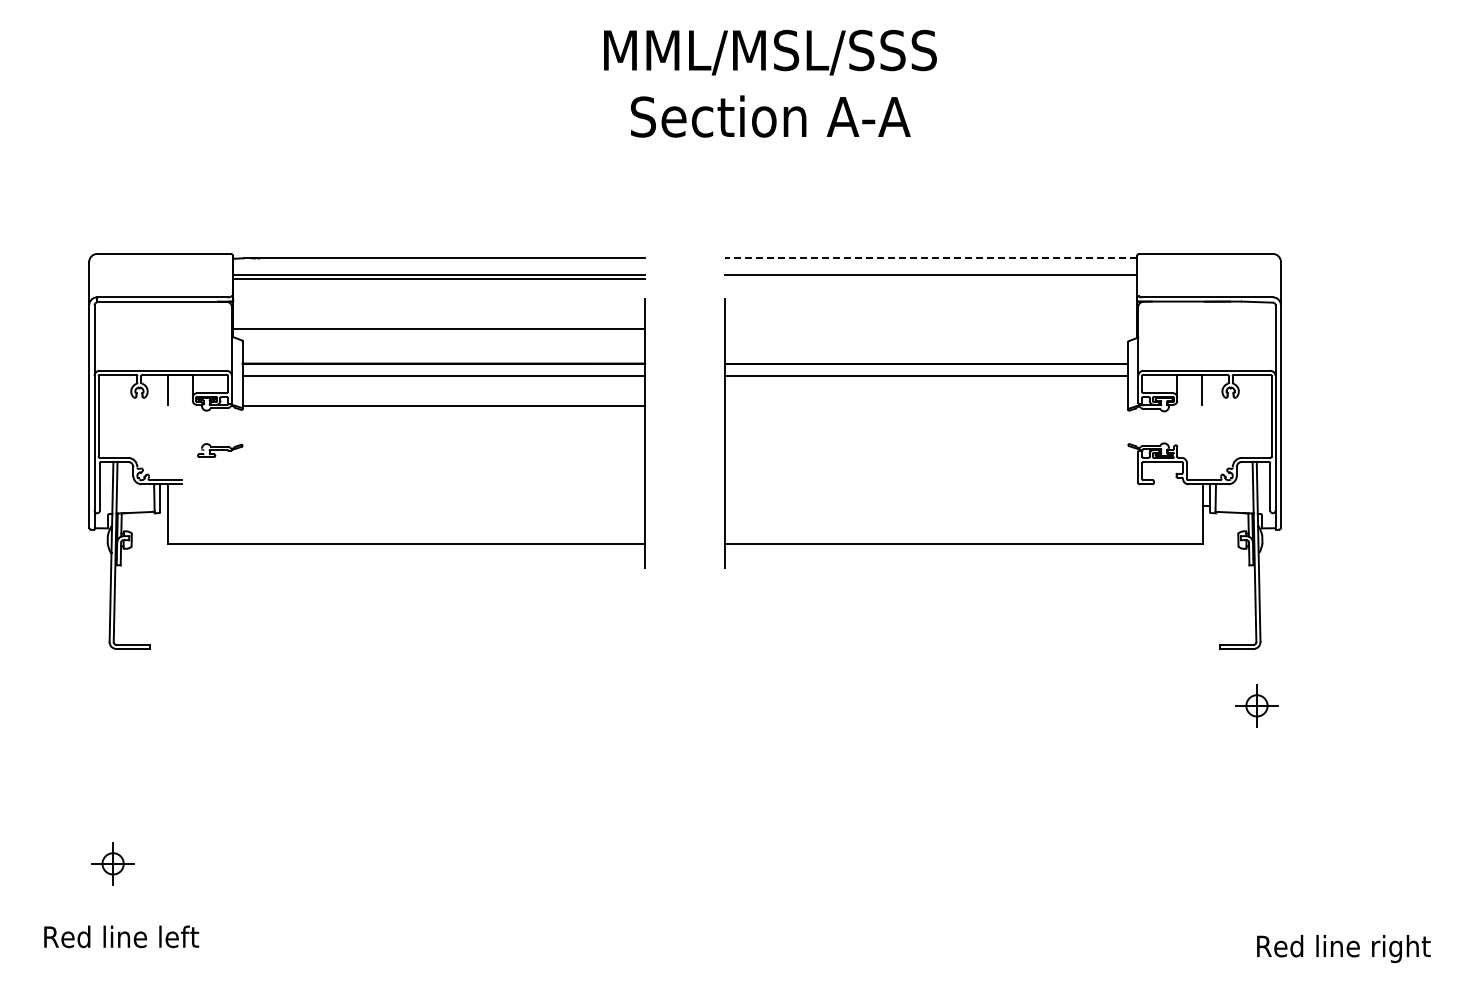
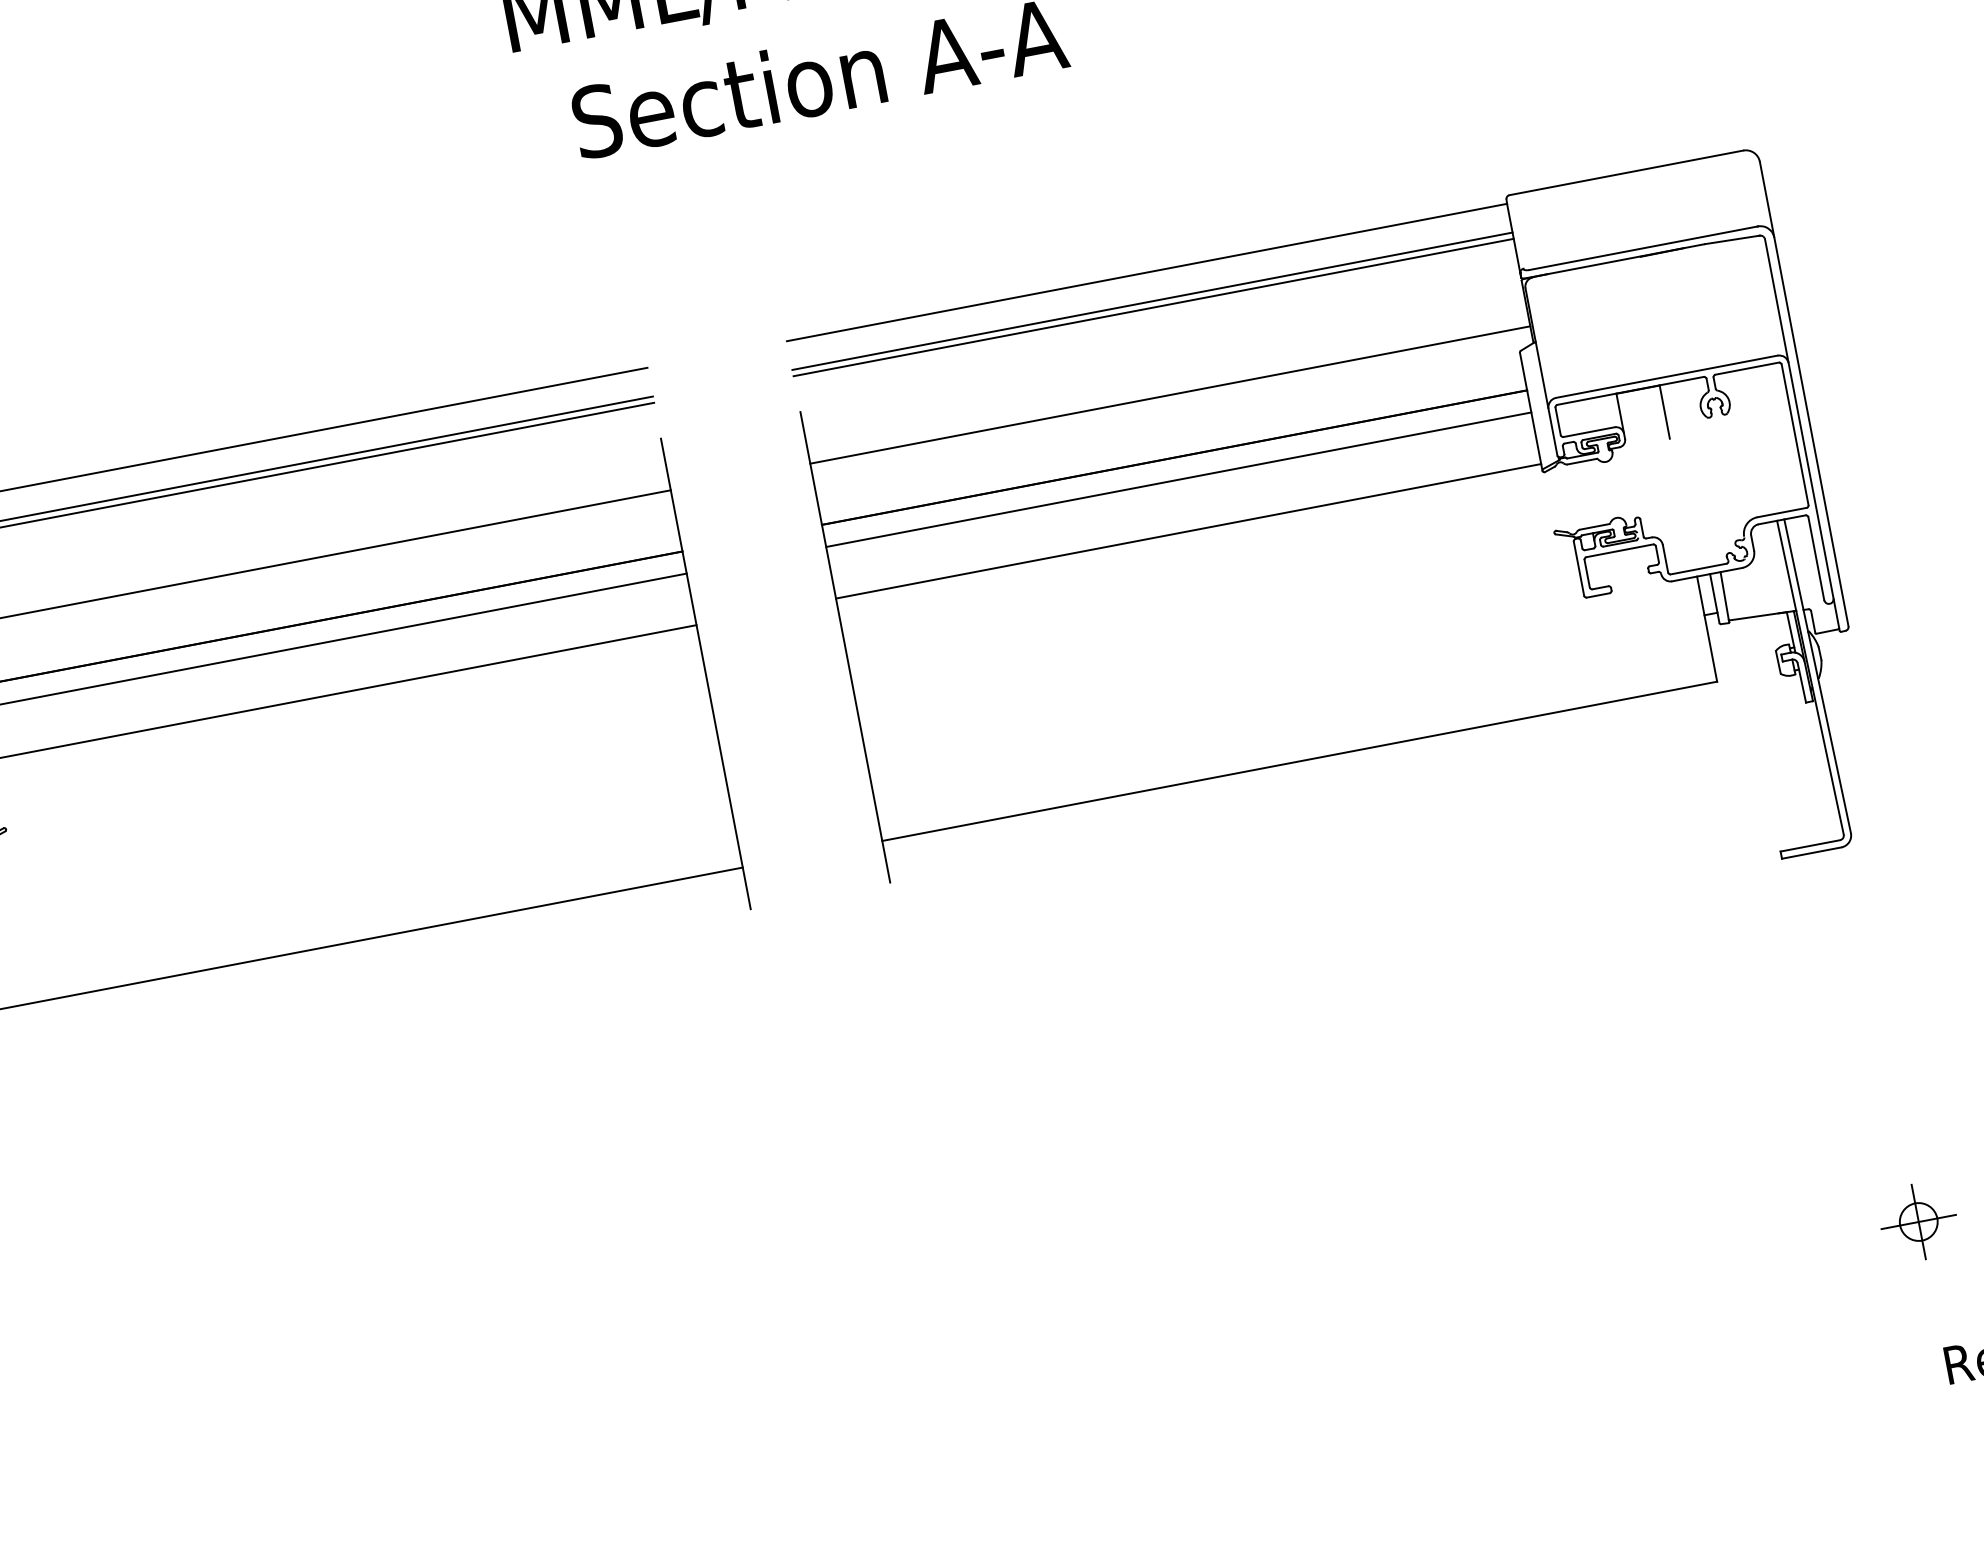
line: (930, 258) -> (1146, 272), dashed -> solid
line: (930, 278) -> (1152, 307), added
line: (930, 328) -> (1169, 395), added
line: (926, 405) -> (1188, 530), added
part: (1256, 705) -> (1917, 1221), moved

